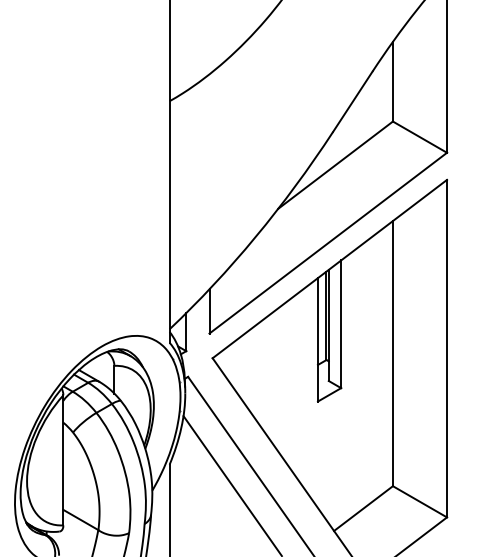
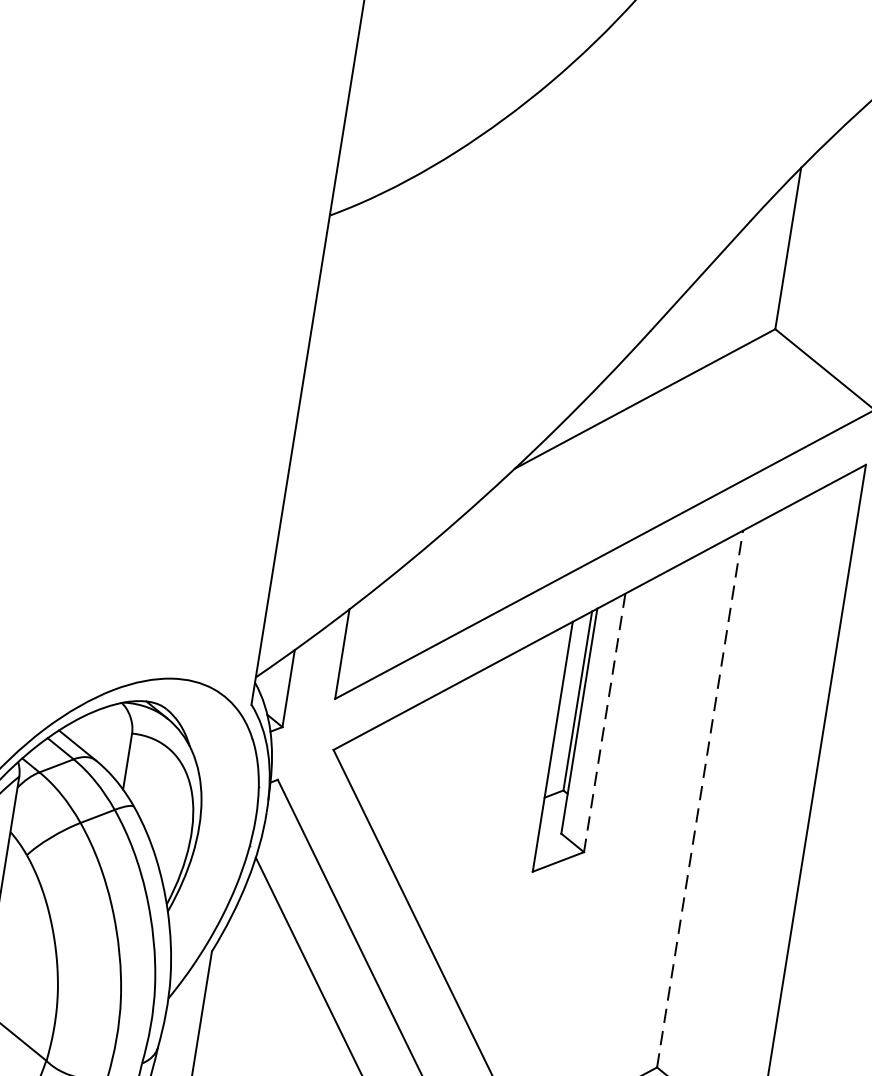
line: (341, 324) -> (605, 723), solid -> dashed
line: (392, 353) -> (699, 798), solid -> dashed

